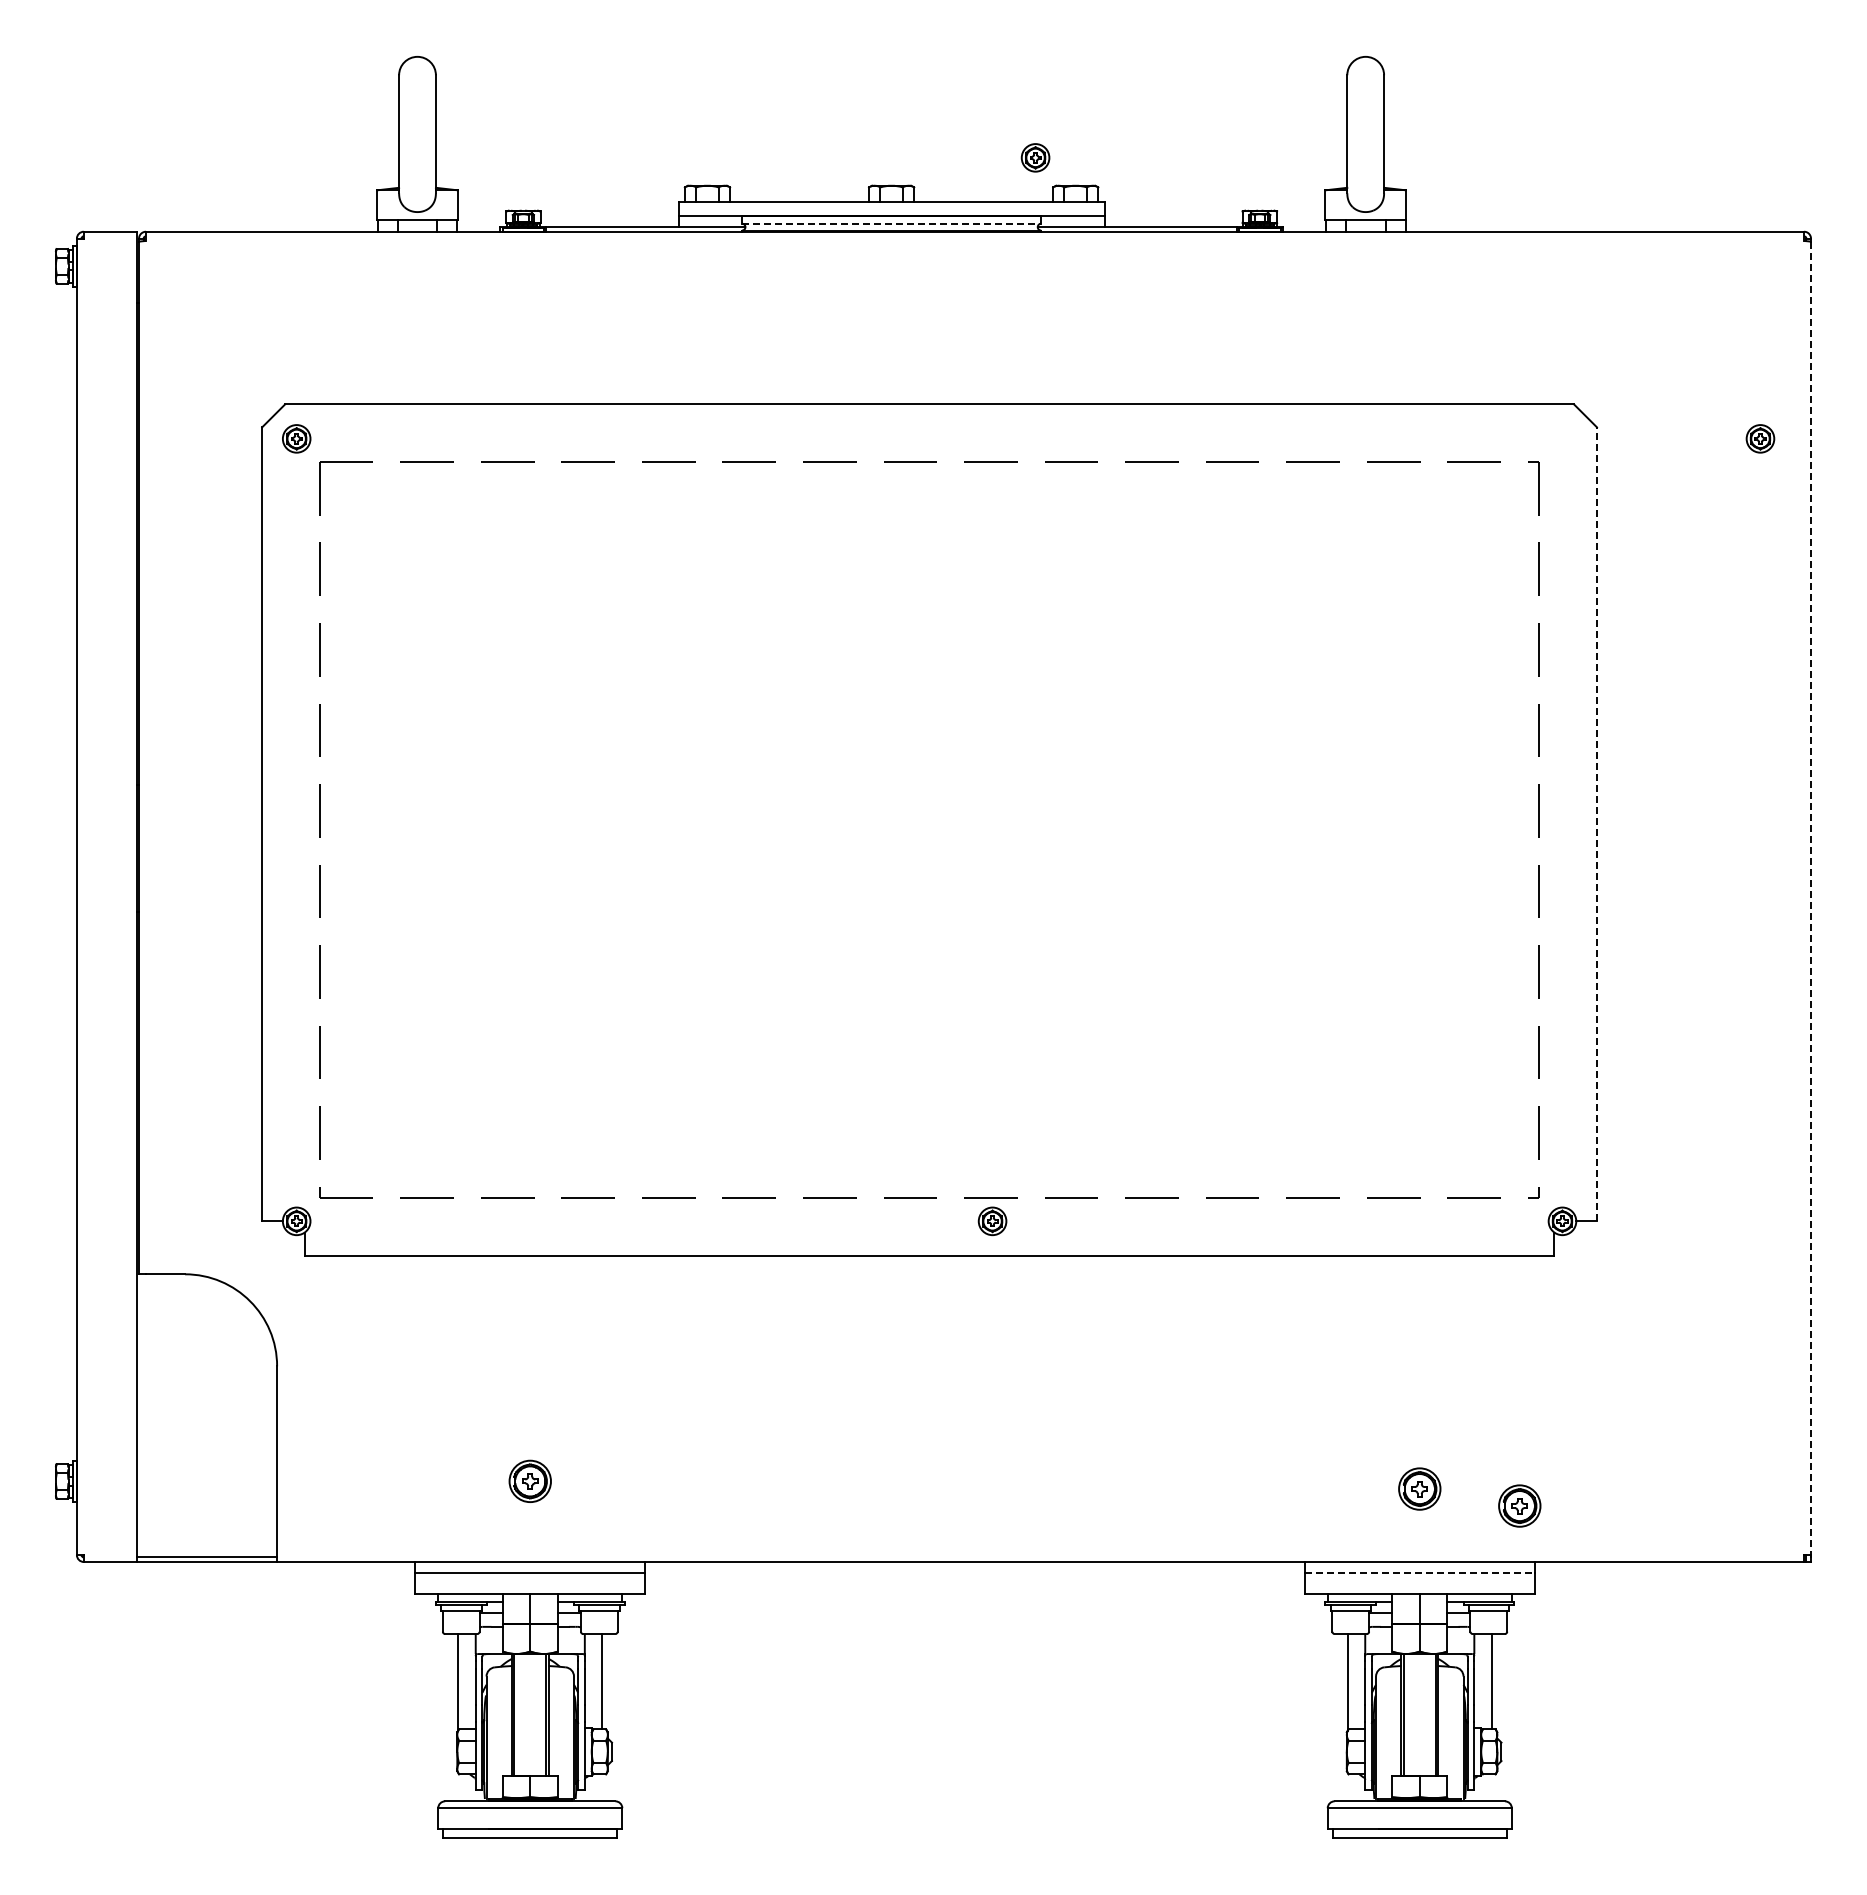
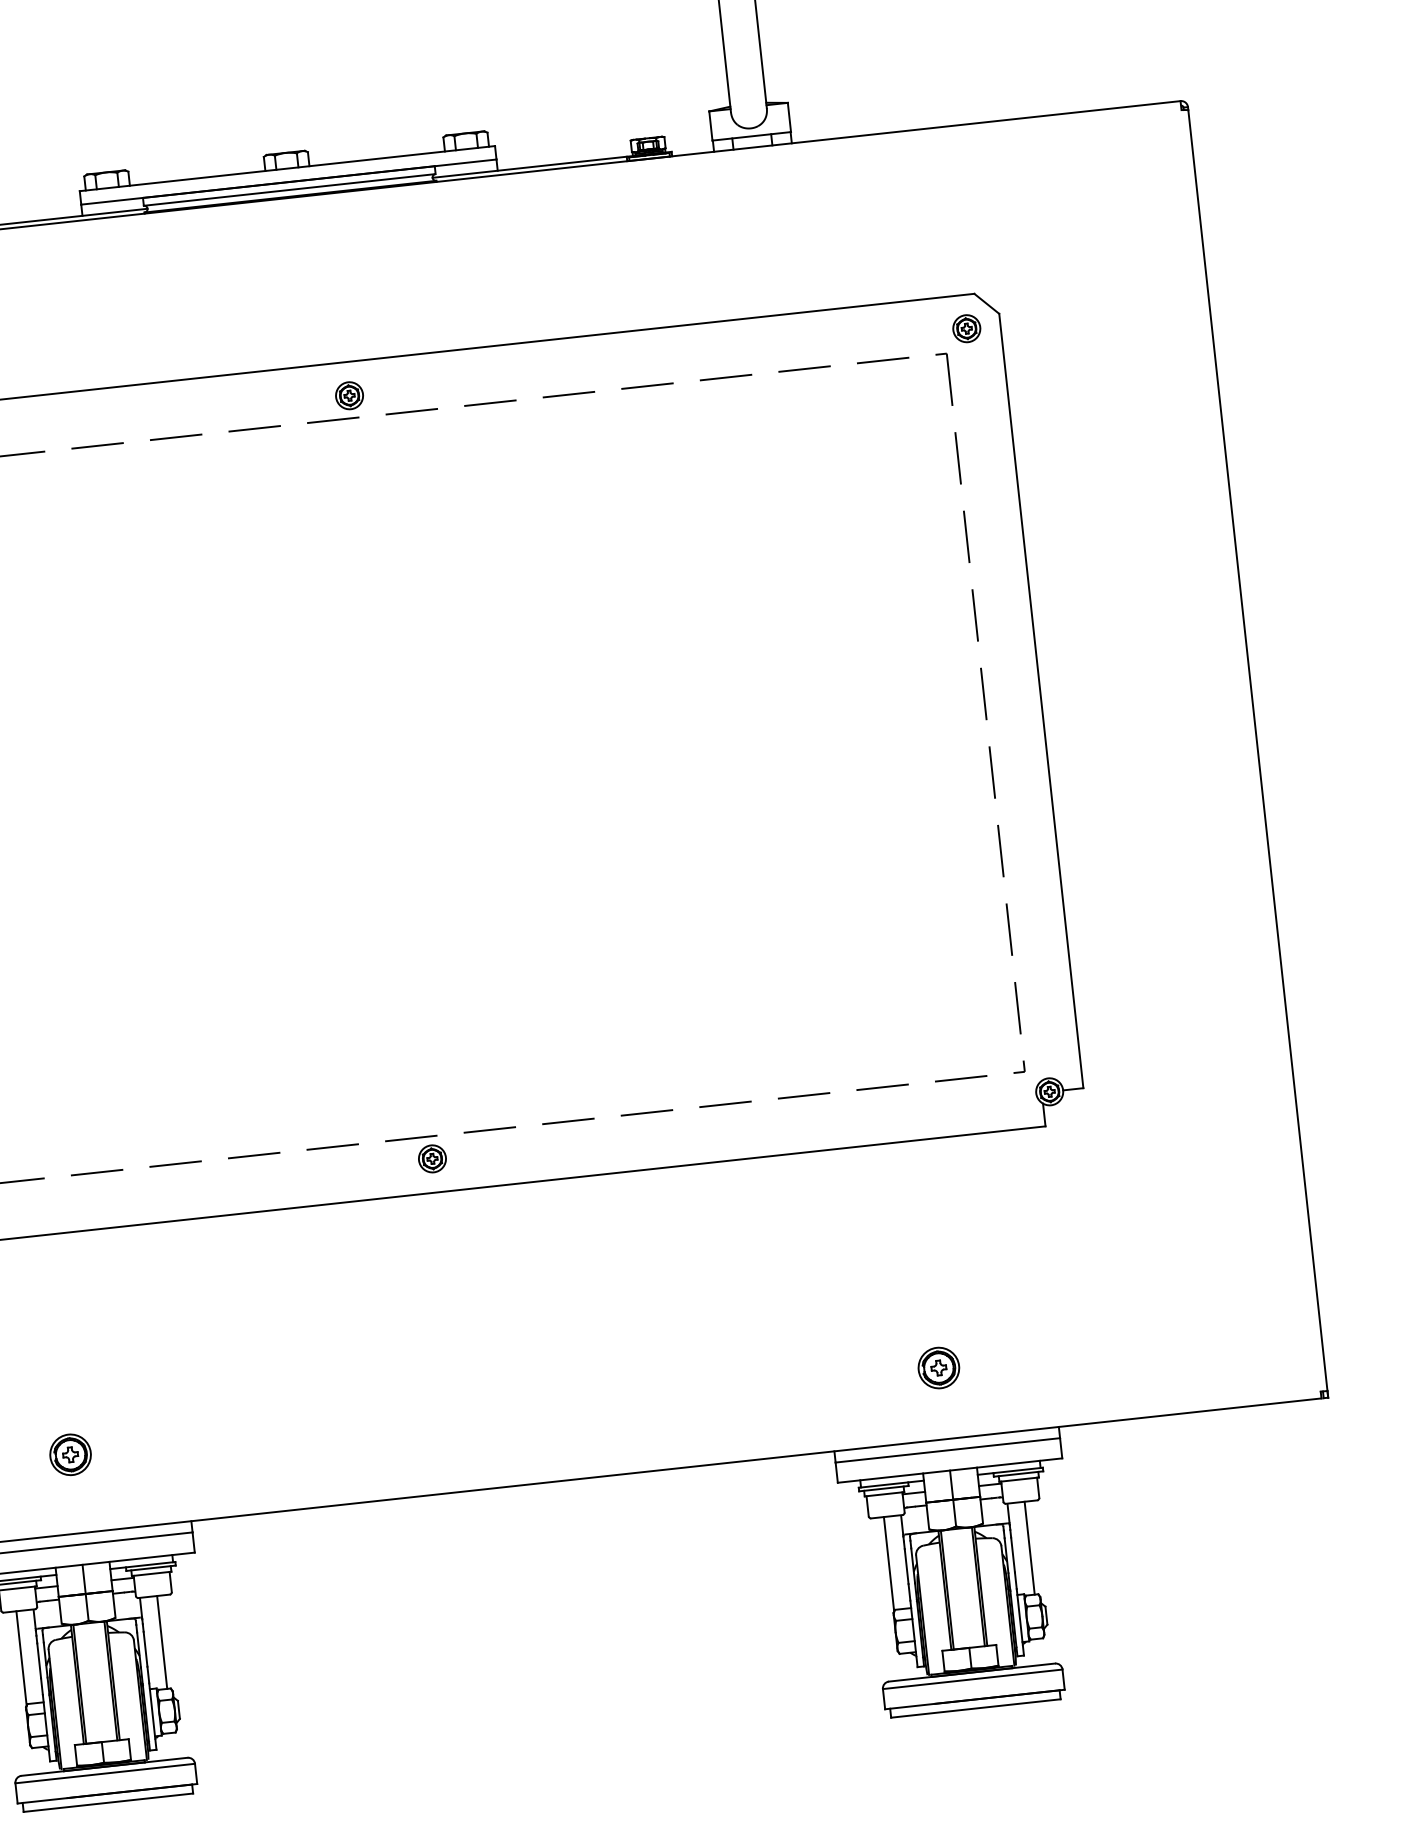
part: (1035, 157) -> (349, 395), moved
line: (891, 223) -> (289, 189), dashed -> solid
part: (1760, 438) -> (966, 328), moved
line: (1597, 824) -> (1041, 701), dashed -> solid
line: (1811, 902) -> (1258, 754), dashed -> solid
part: (992, 1221) -> (432, 1159), moved
part: (1519, 1505) -> (1037, 1373), removed
line: (1420, 1573) -> (948, 1450), dashed -> solid

